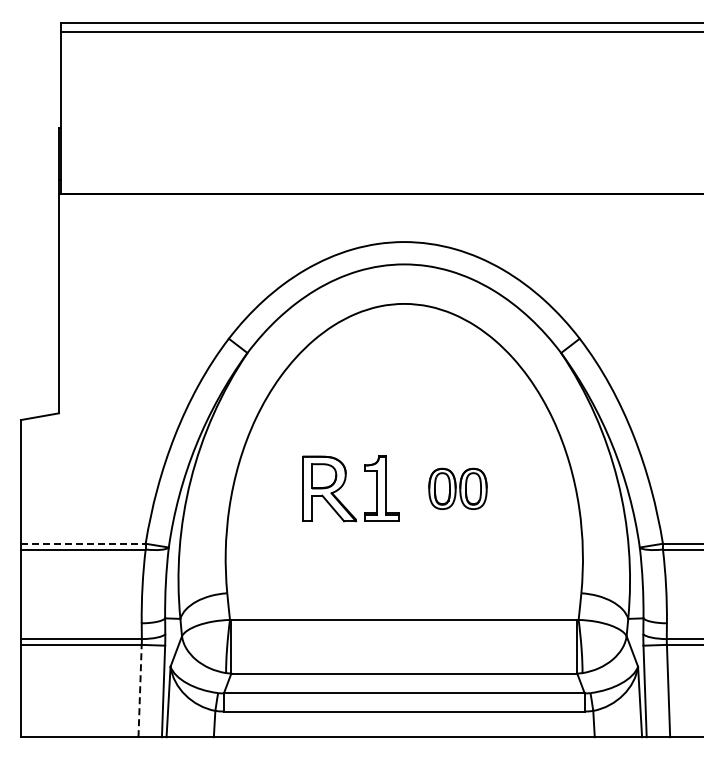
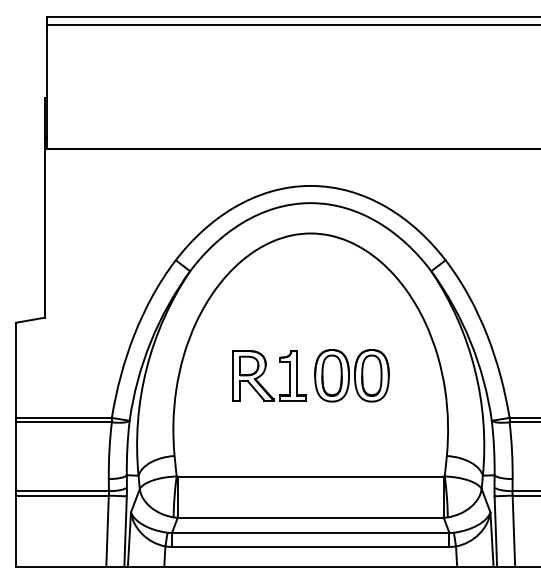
part: (457, 488) -> (351, 375), size x1.67
line: (83, 543) -> (64, 417), dashed -> solid
line: (140, 690) -> (107, 530), dashed -> solid

